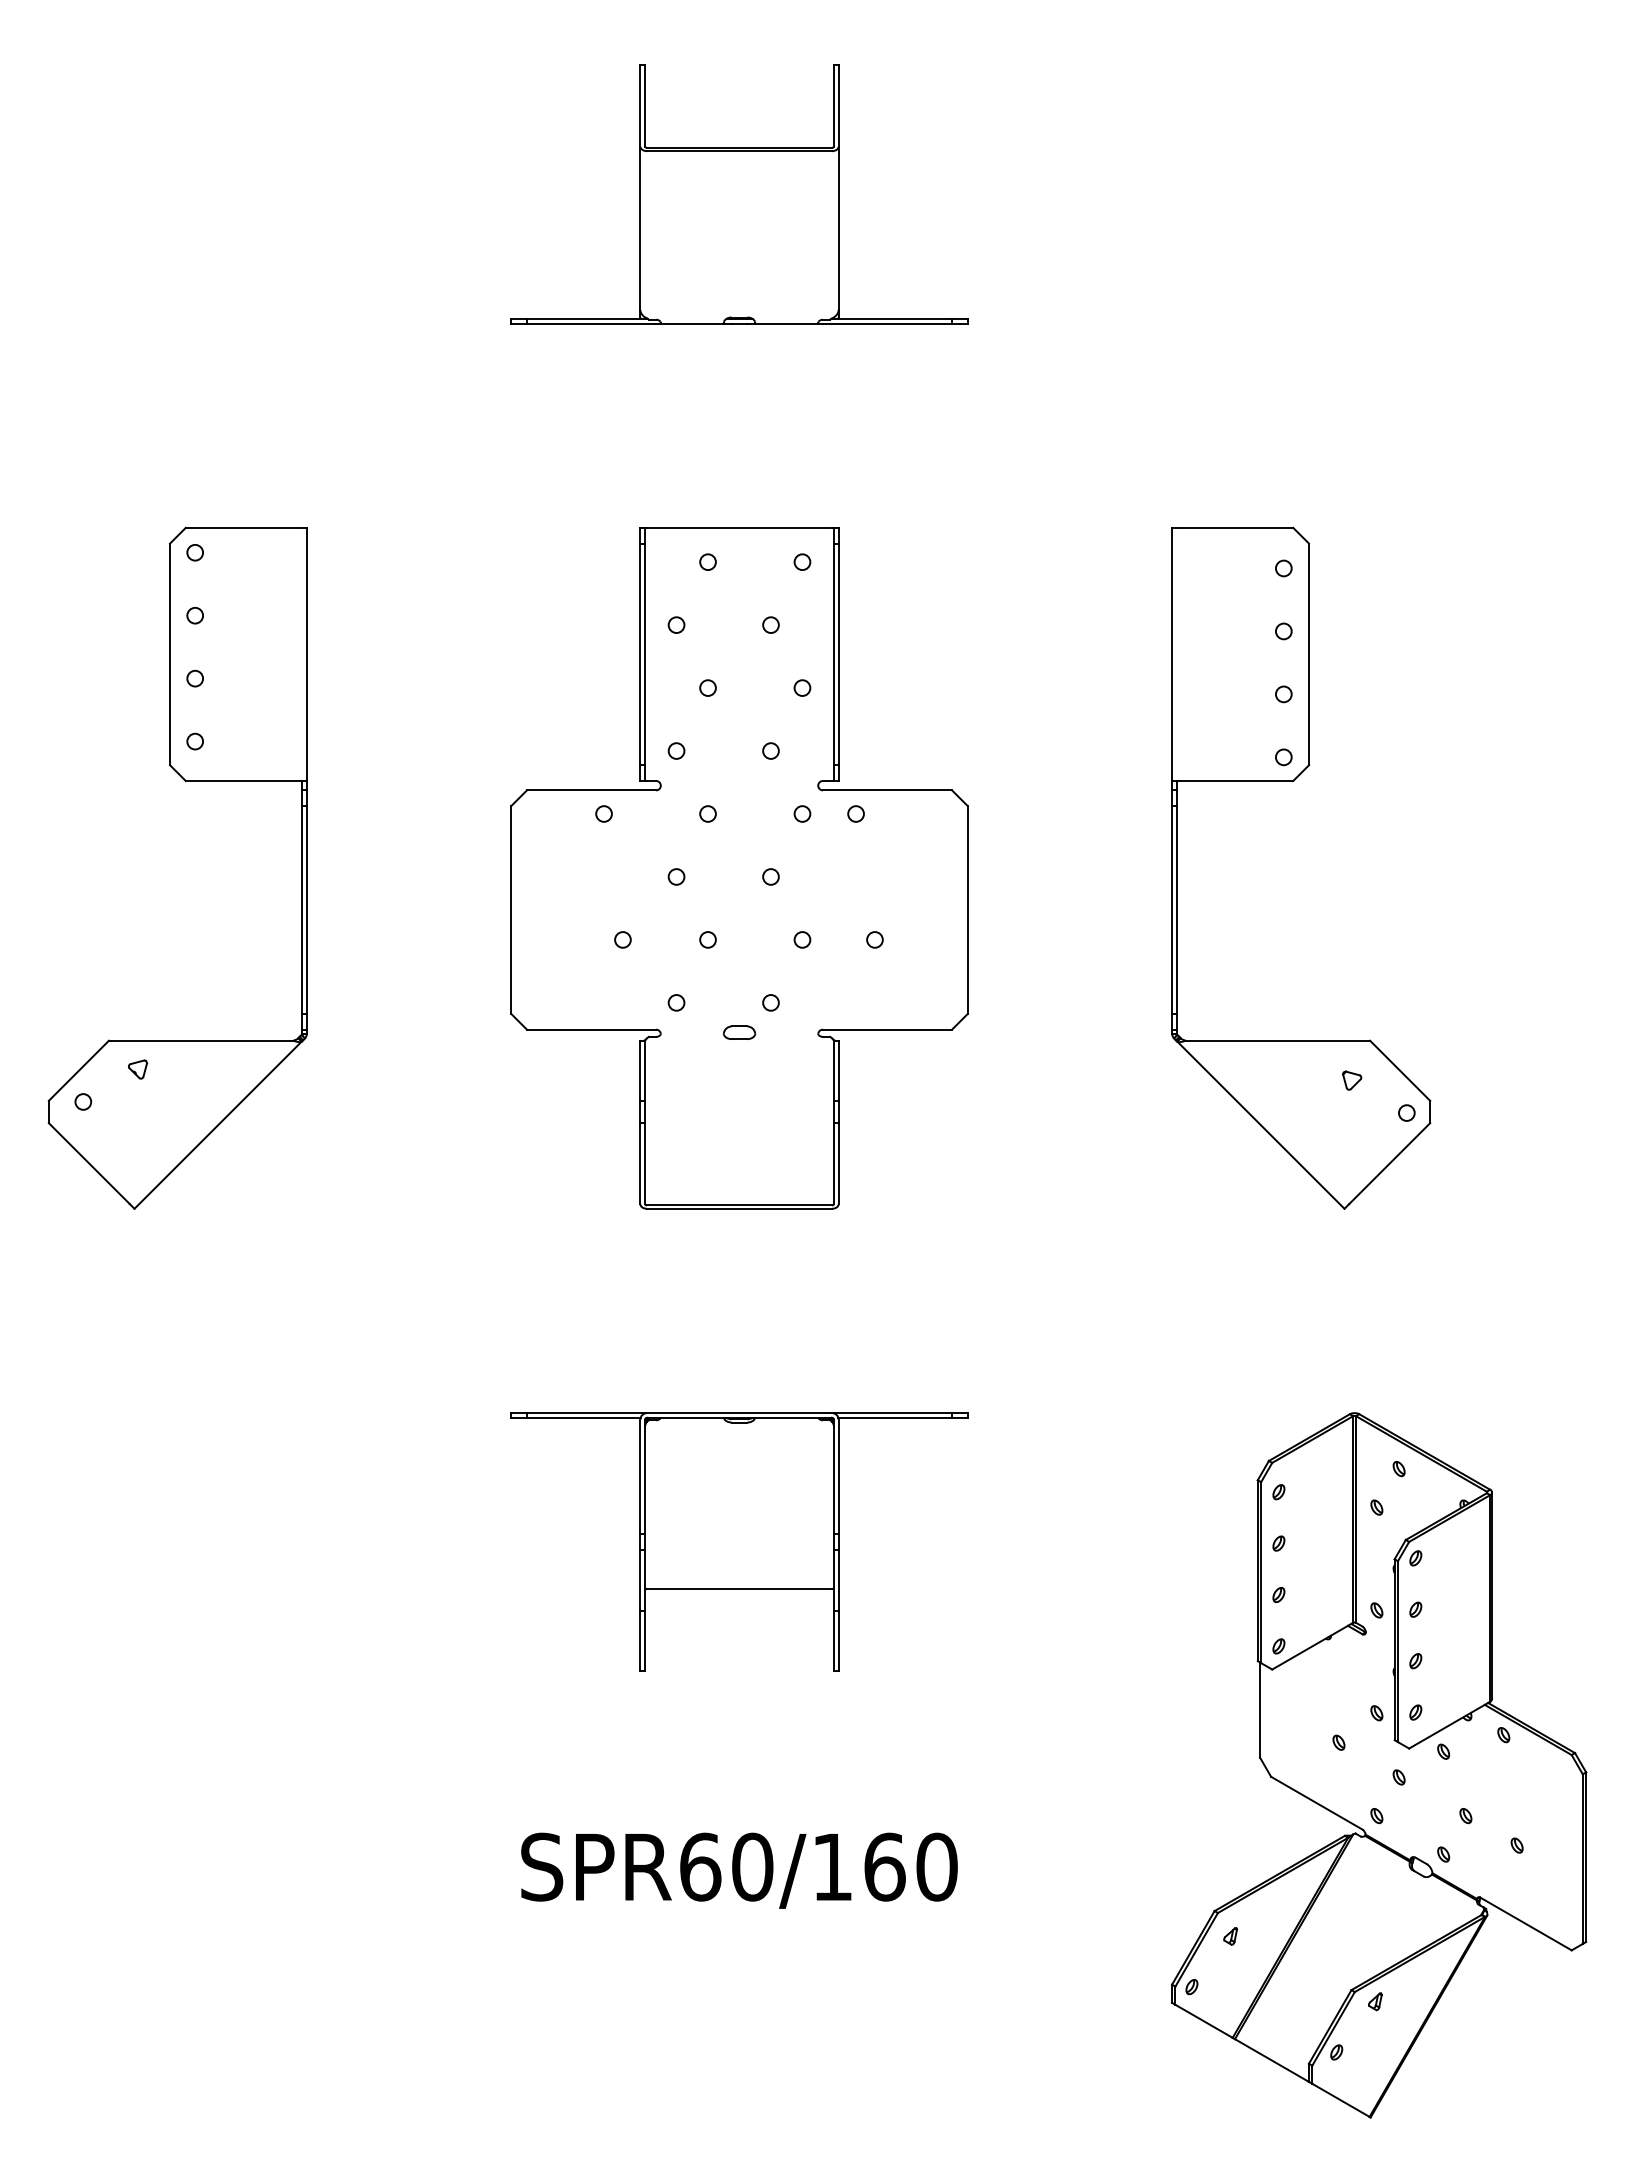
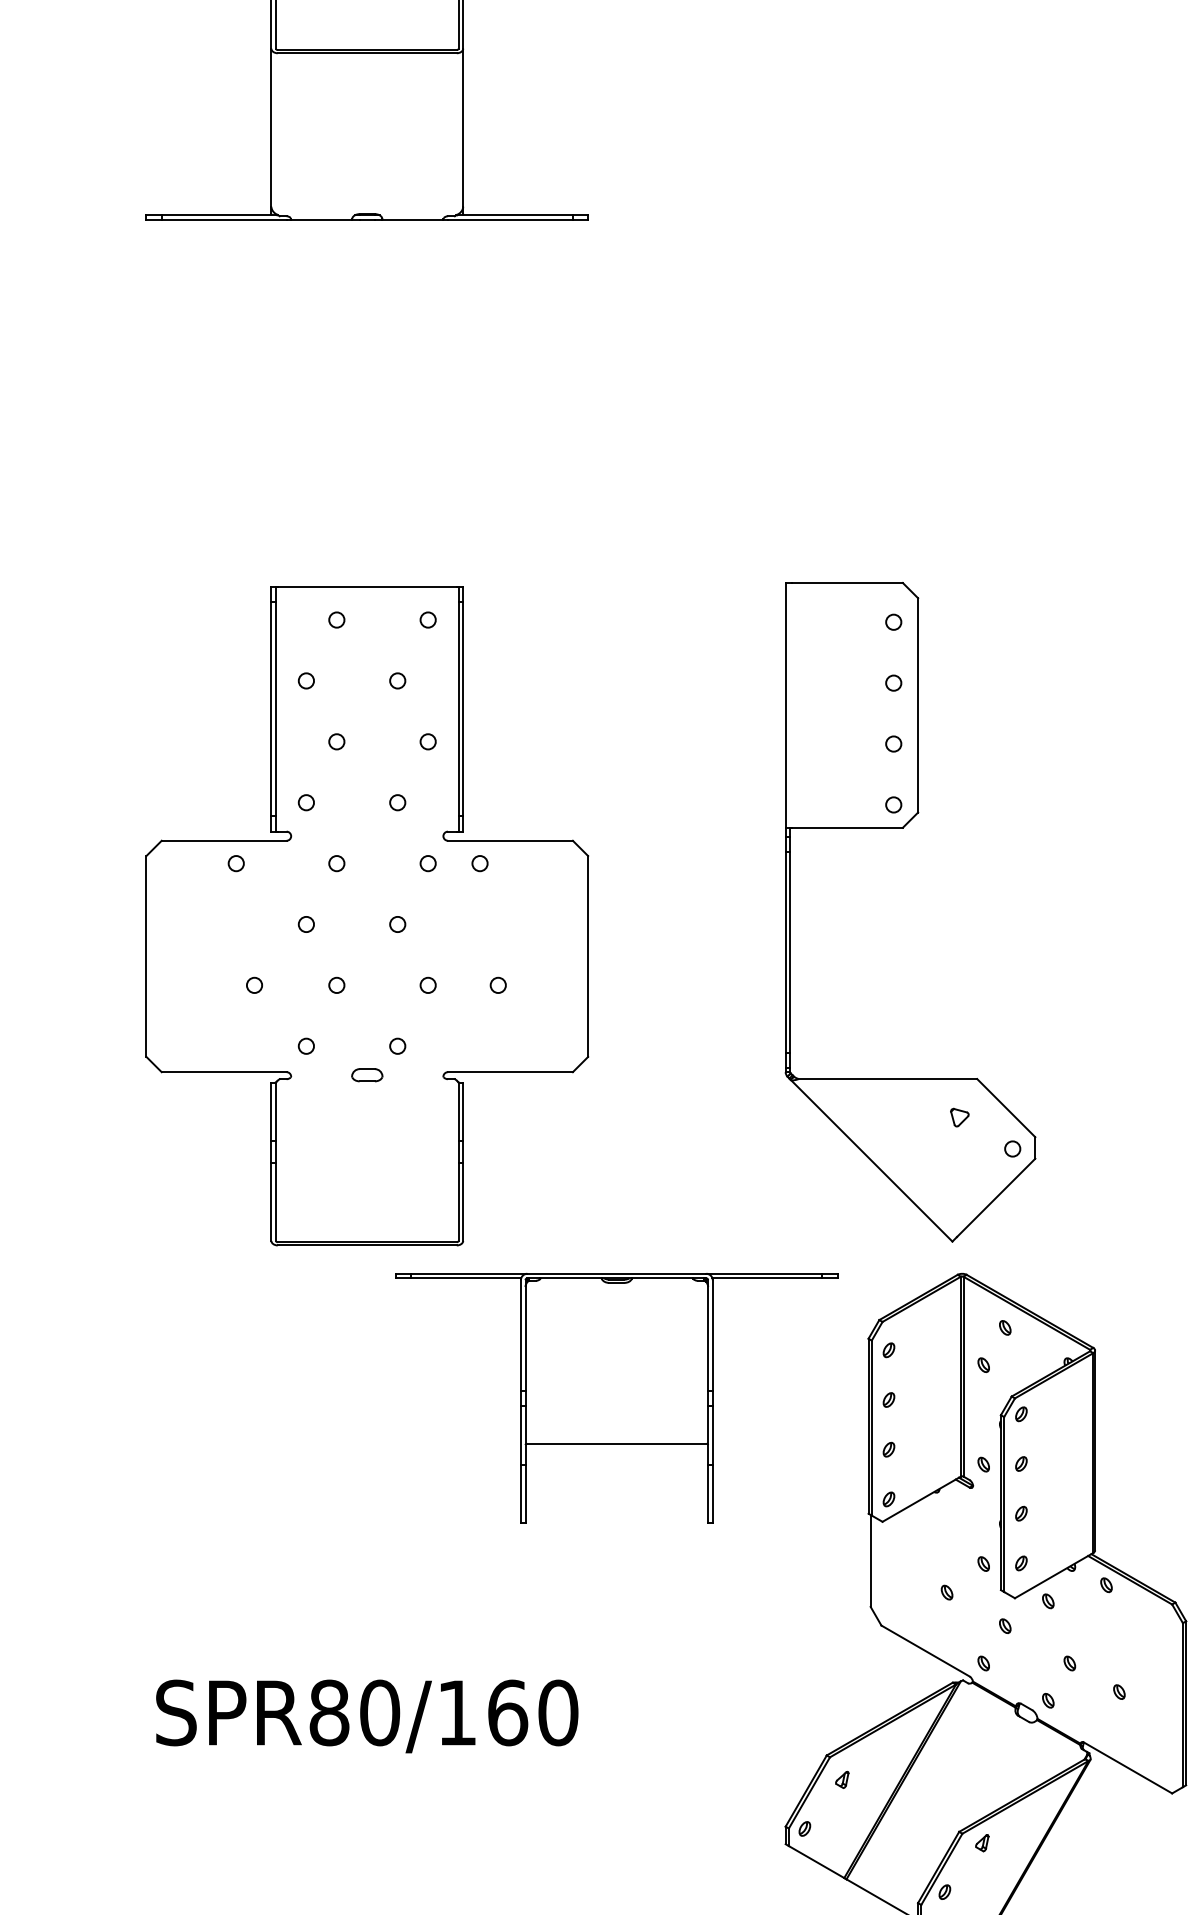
part: (1294, 781) -> (904, 828), moved
part: (739, 868) -> (367, 916), moved
part: (739, 1541) -> (616, 1397), moved
text: (700, 1866) -> (329, 1712), SPR60/160 -> SPR80/160

